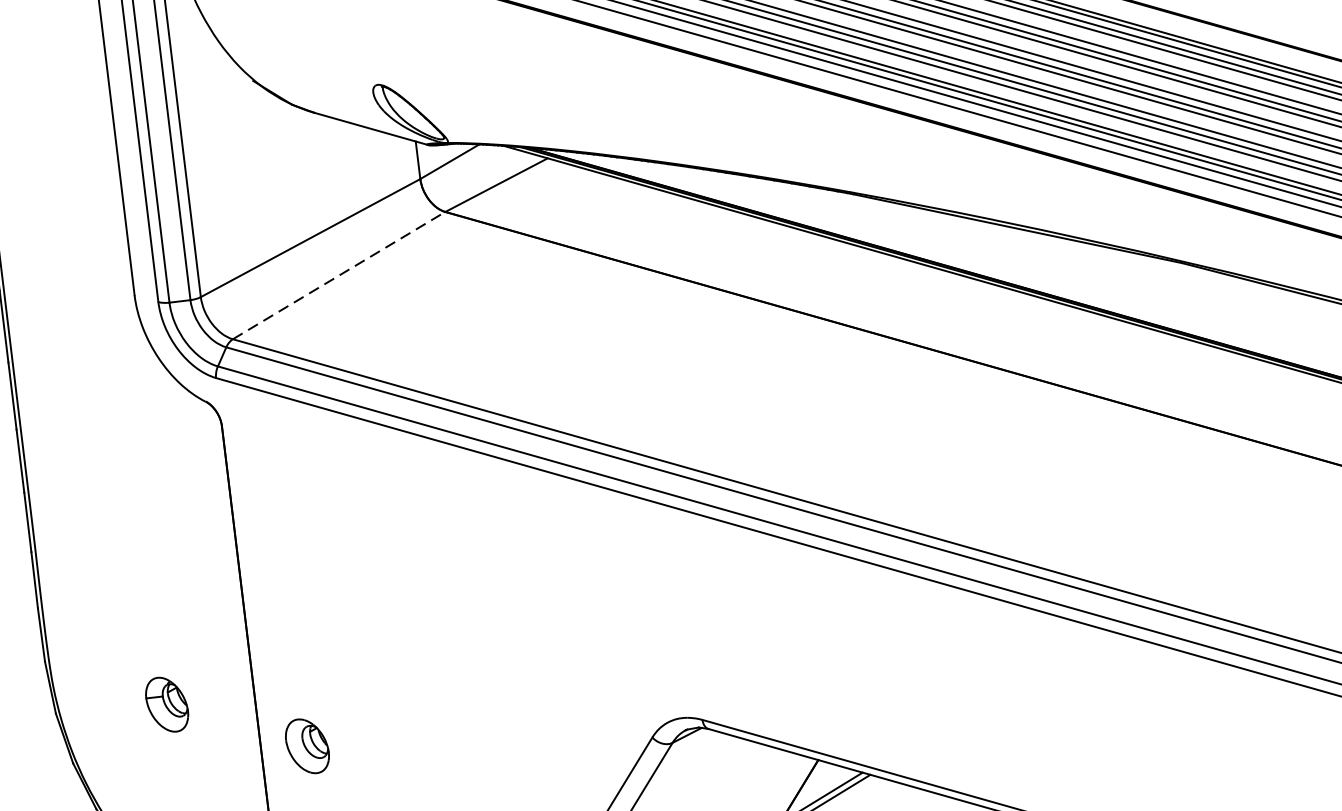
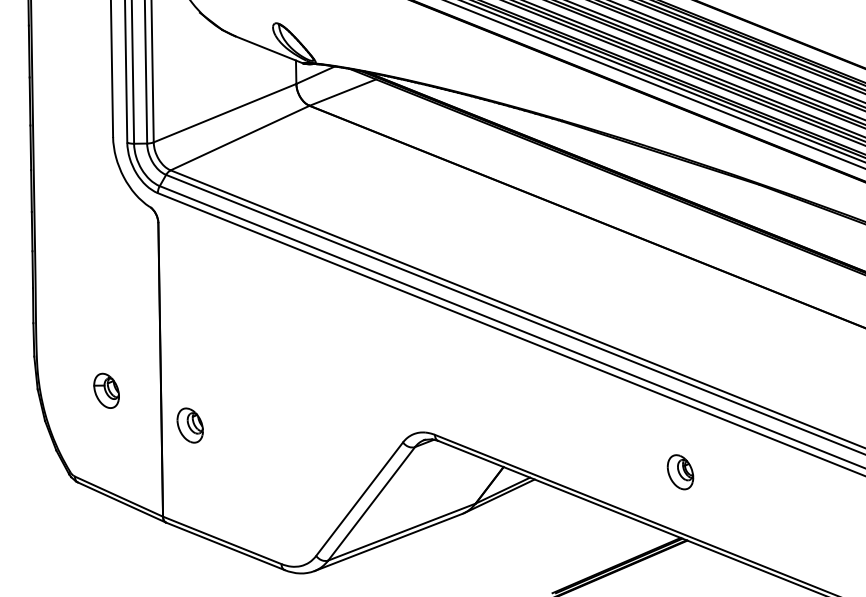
line: (339, 276) -> (240, 138), dashed -> solid
part: (1103, 738) -> (680, 472), added

